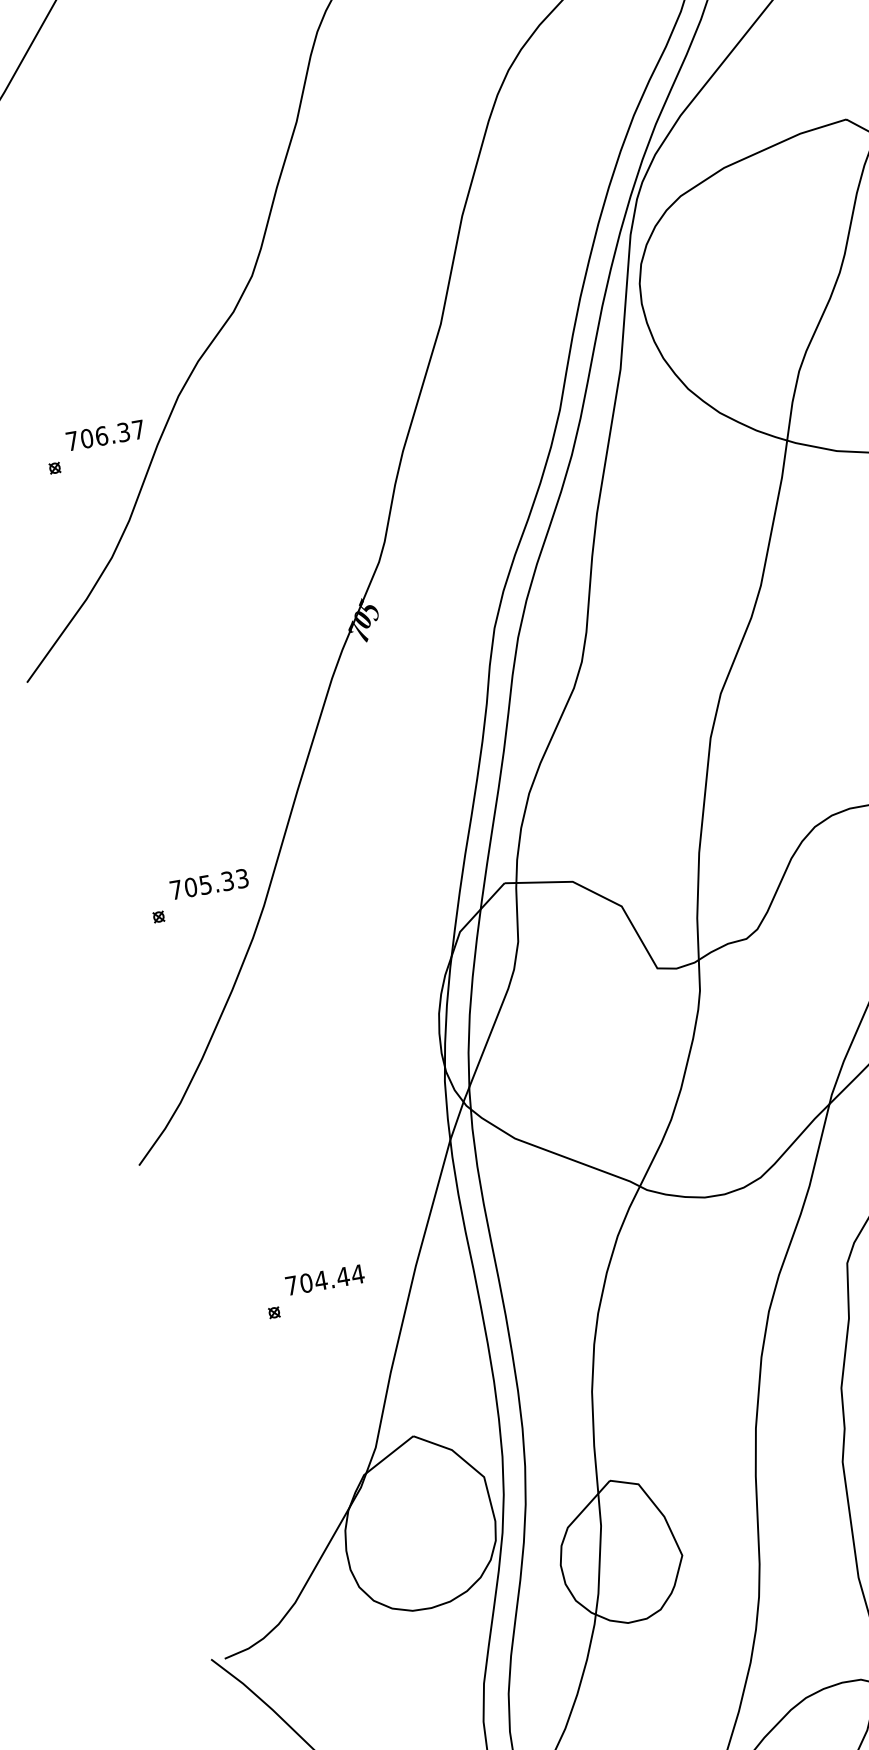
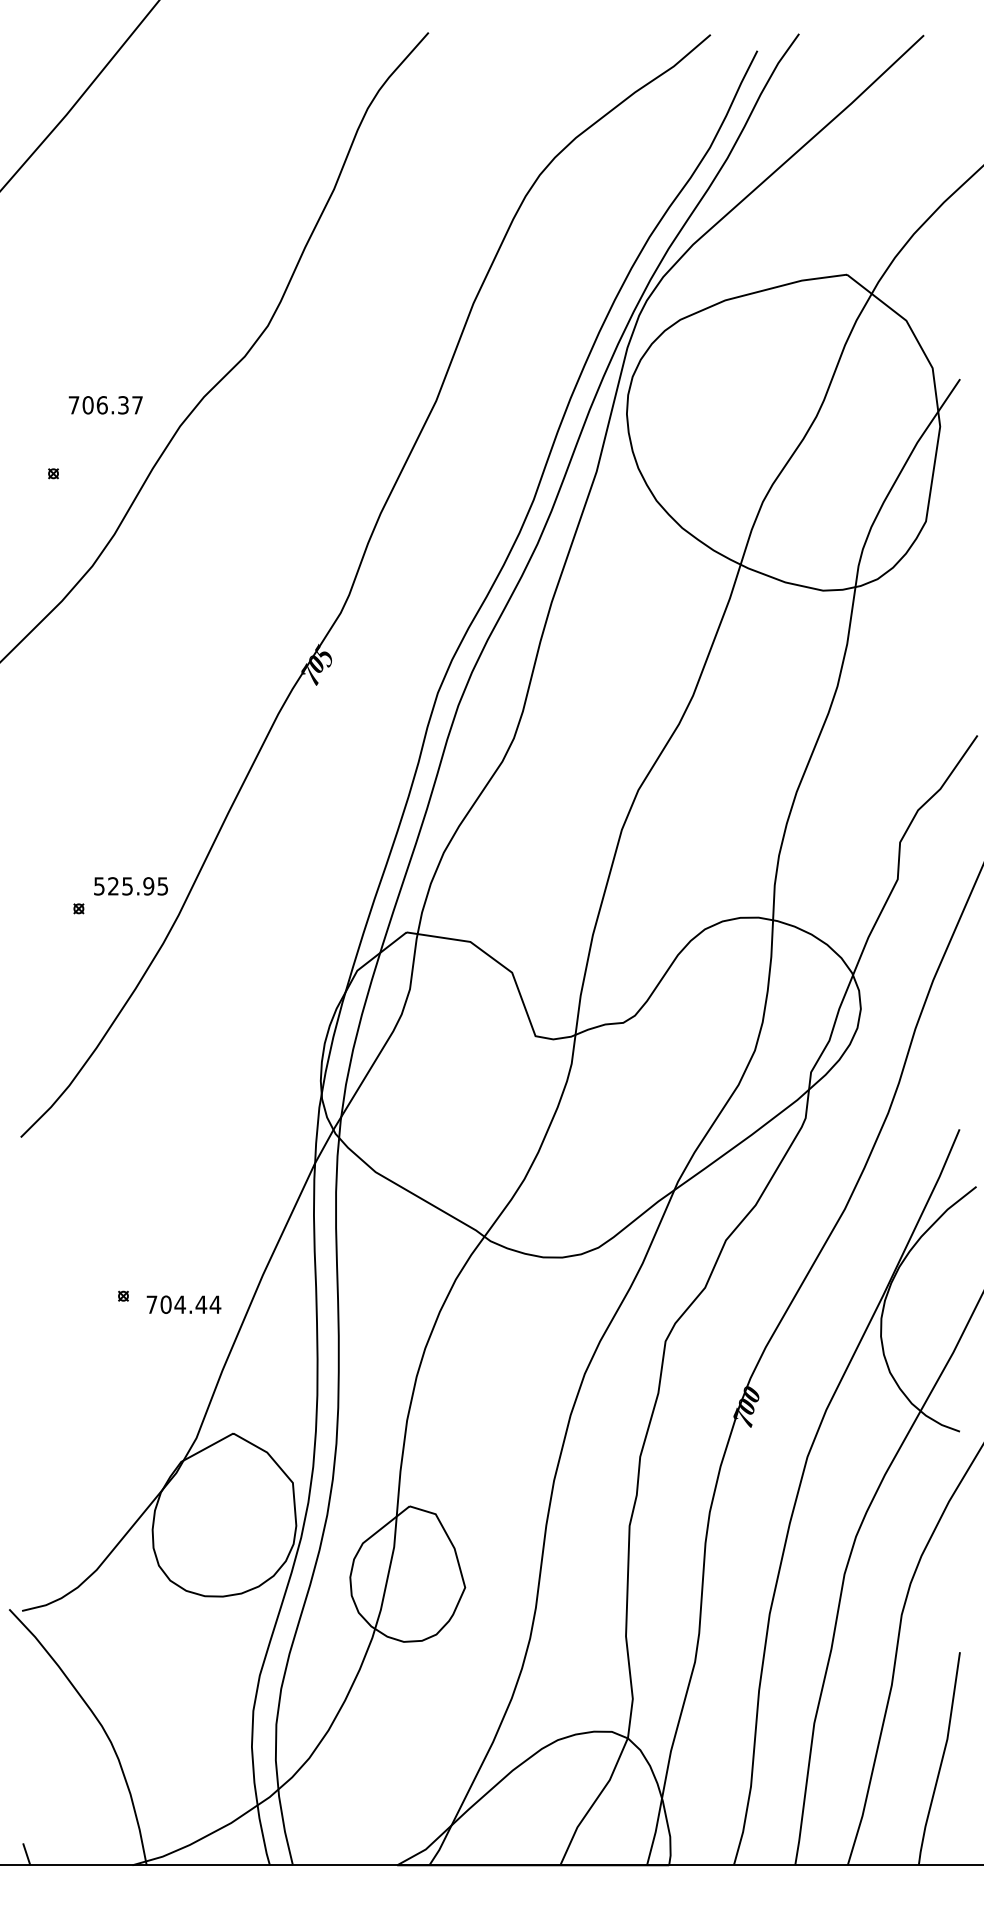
text: (105, 435) -> (105, 405), moved
text: (209, 884) -> (131, 886), 705.33 -> 525.95
text: (324, 1279) -> (183, 1304), moved

